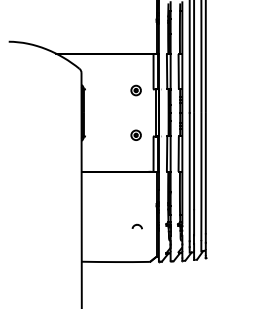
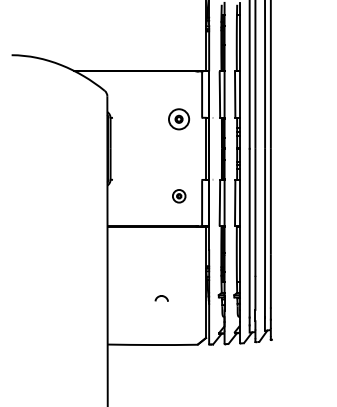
part: (136, 90) -> (179, 119), size x1.6
part: (136, 135) -> (179, 196), moved
part: (137, 226) -> (161, 298), moved

